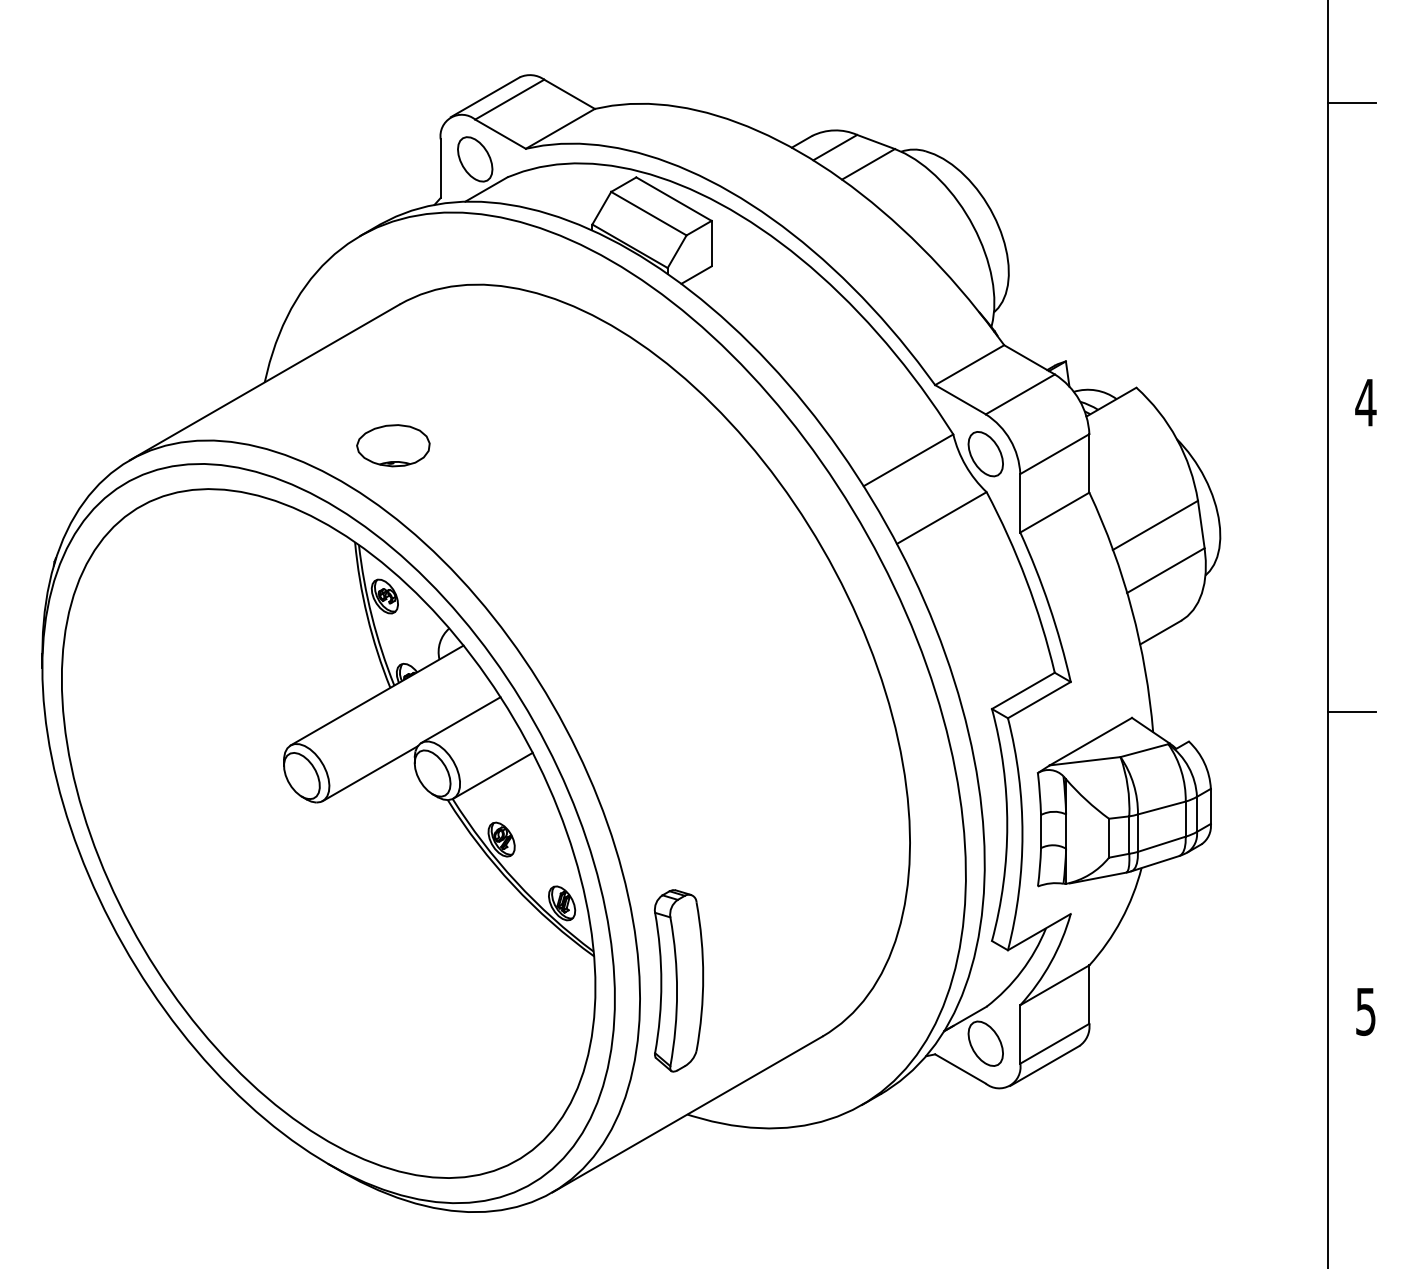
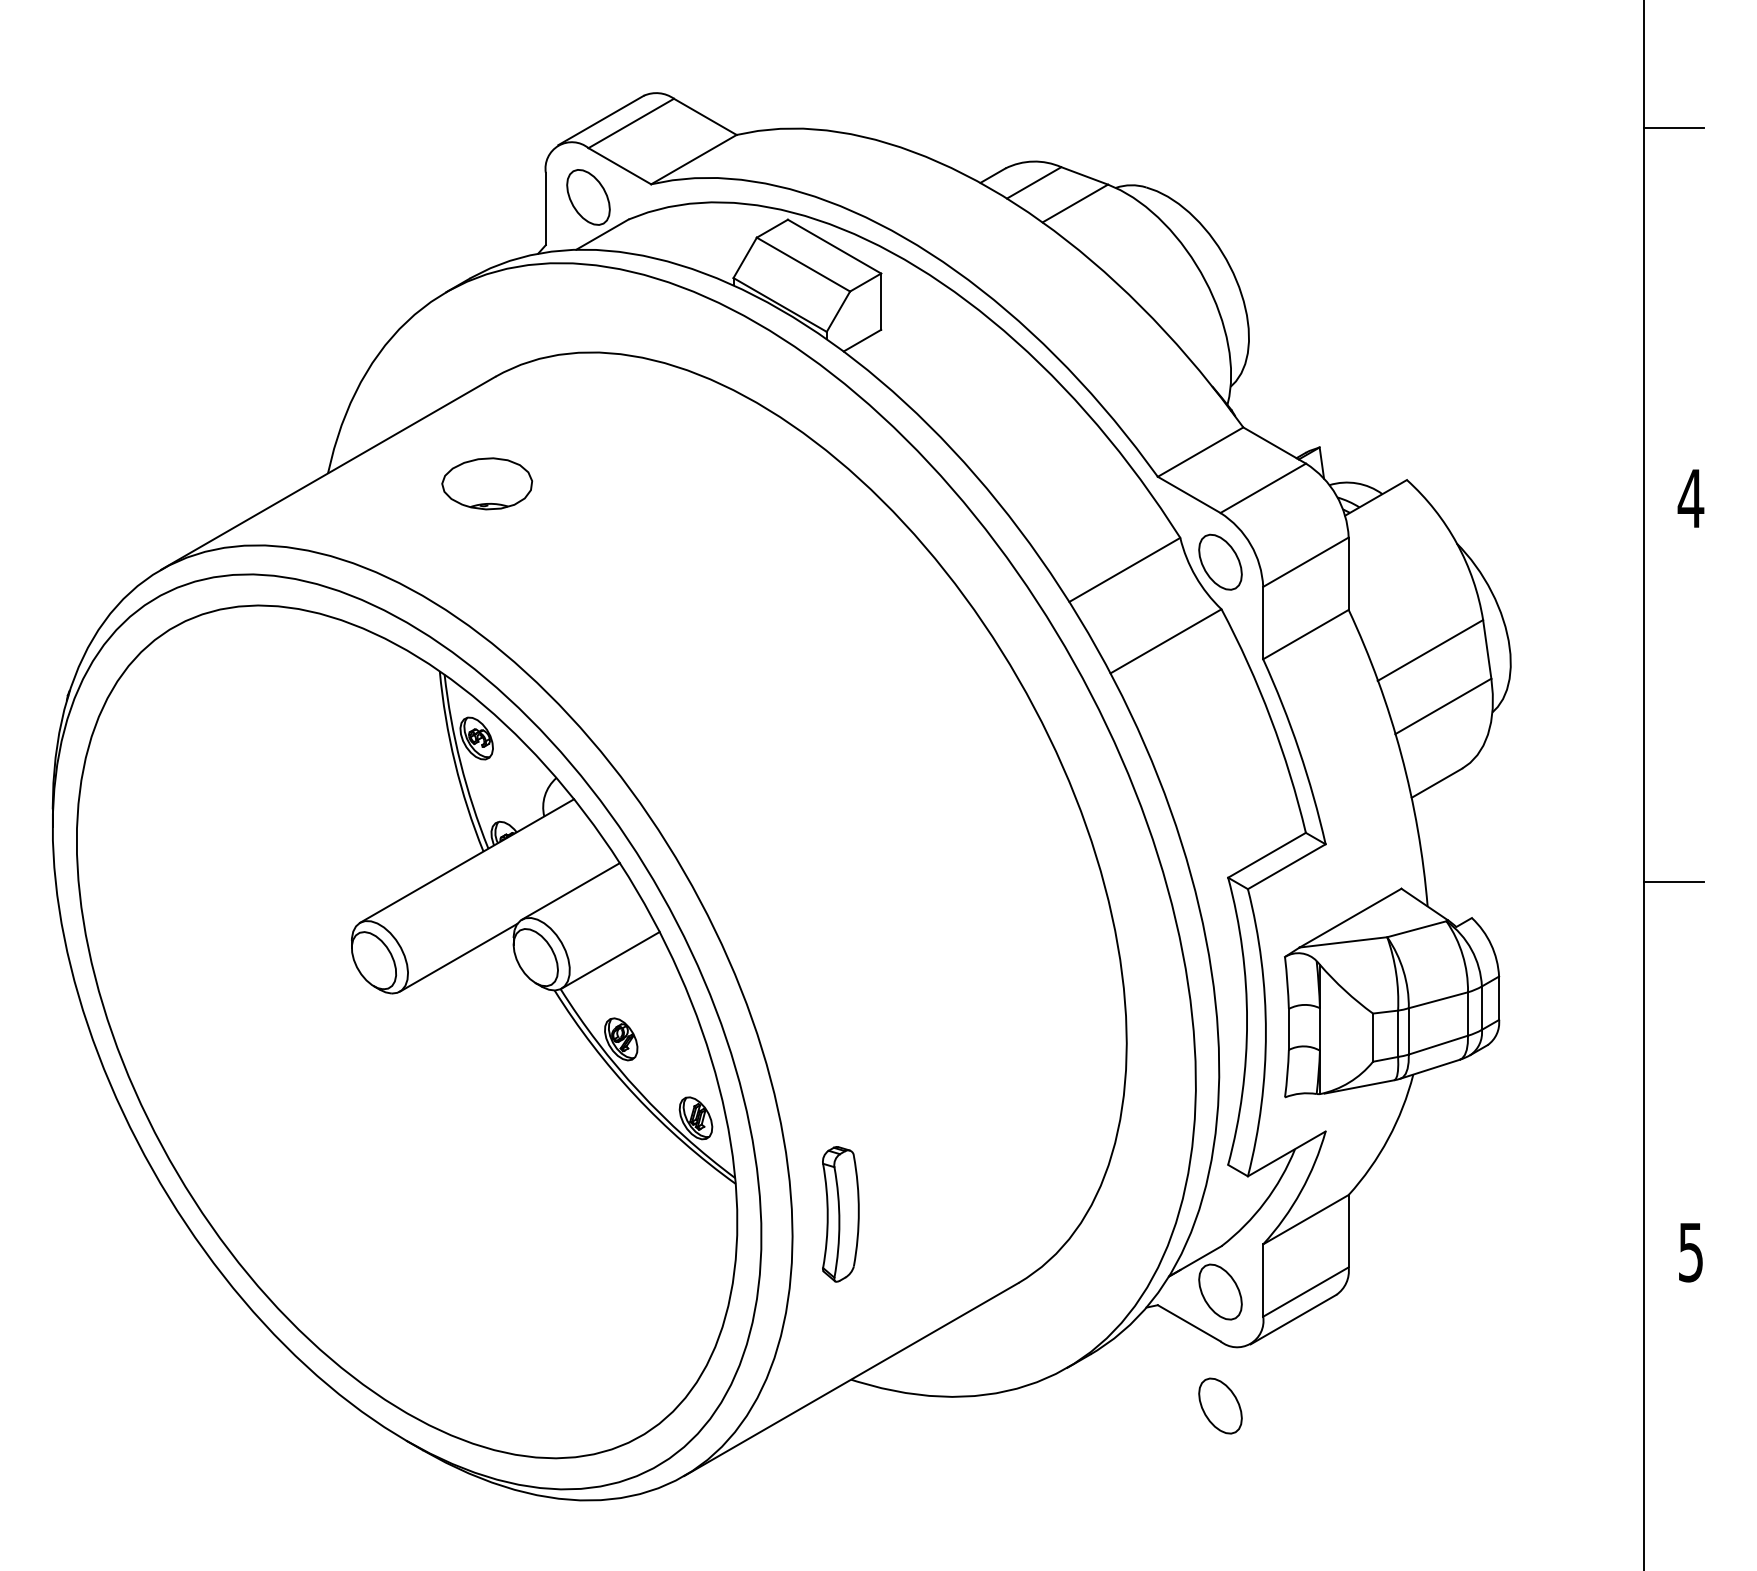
part: (393, 445) -> (487, 483), moved
part: (678, 981) -> (840, 1214), size x0.6
part: (985, 1135) -> (1220, 1405), added

